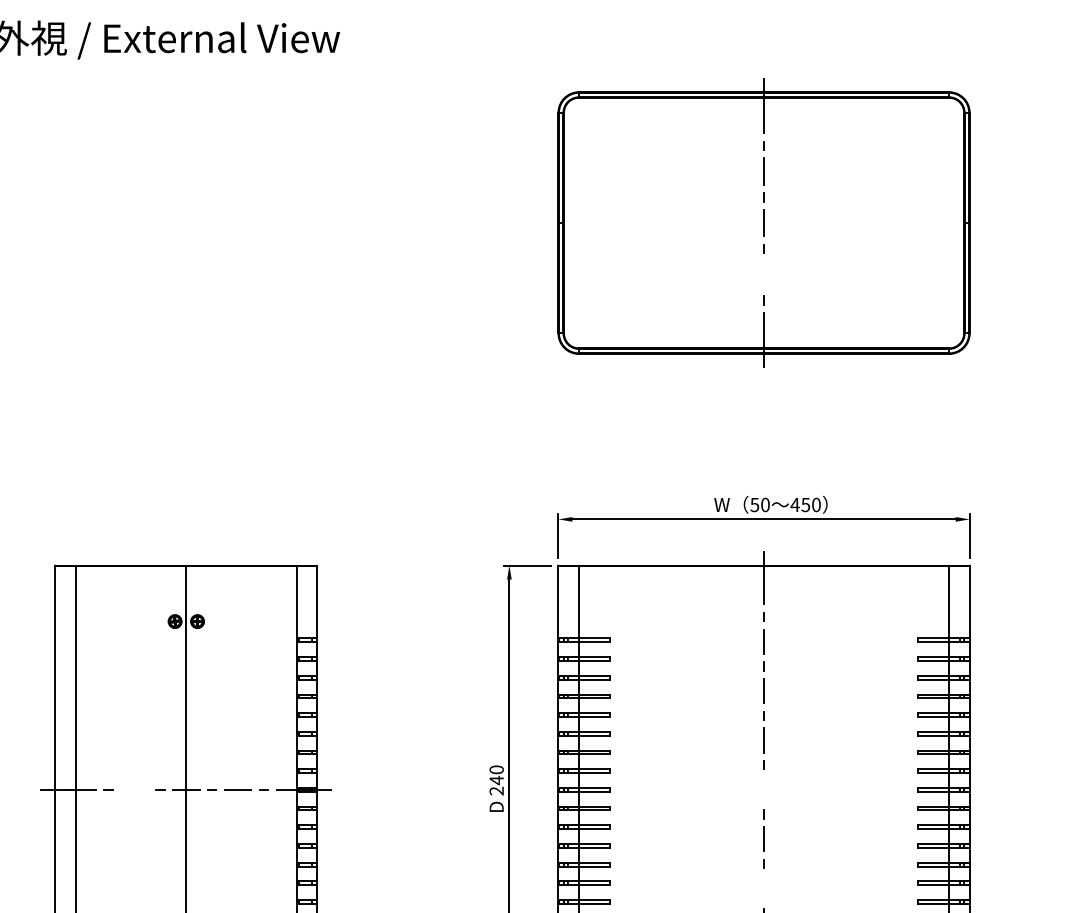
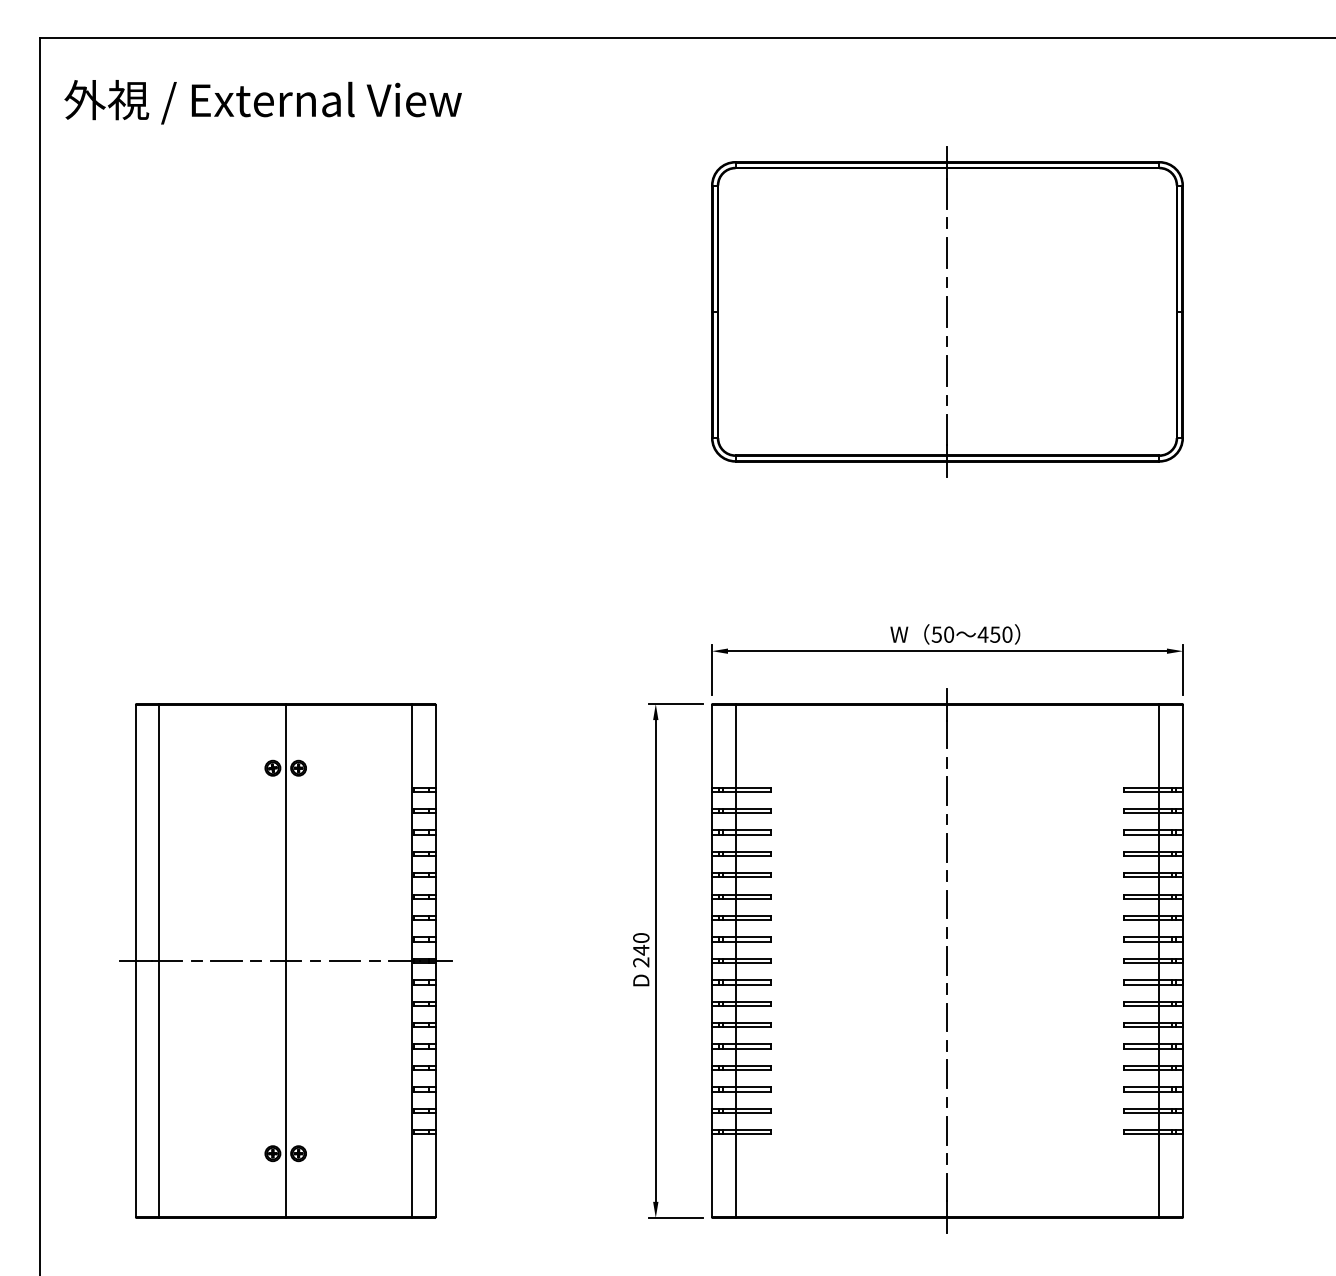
line: (764, 274) -> (947, 370), added
line: (134, 789) -> (226, 960), added
line: (764, 789) -> (947, 960), added
line: (764, 888) -> (947, 1074), added

